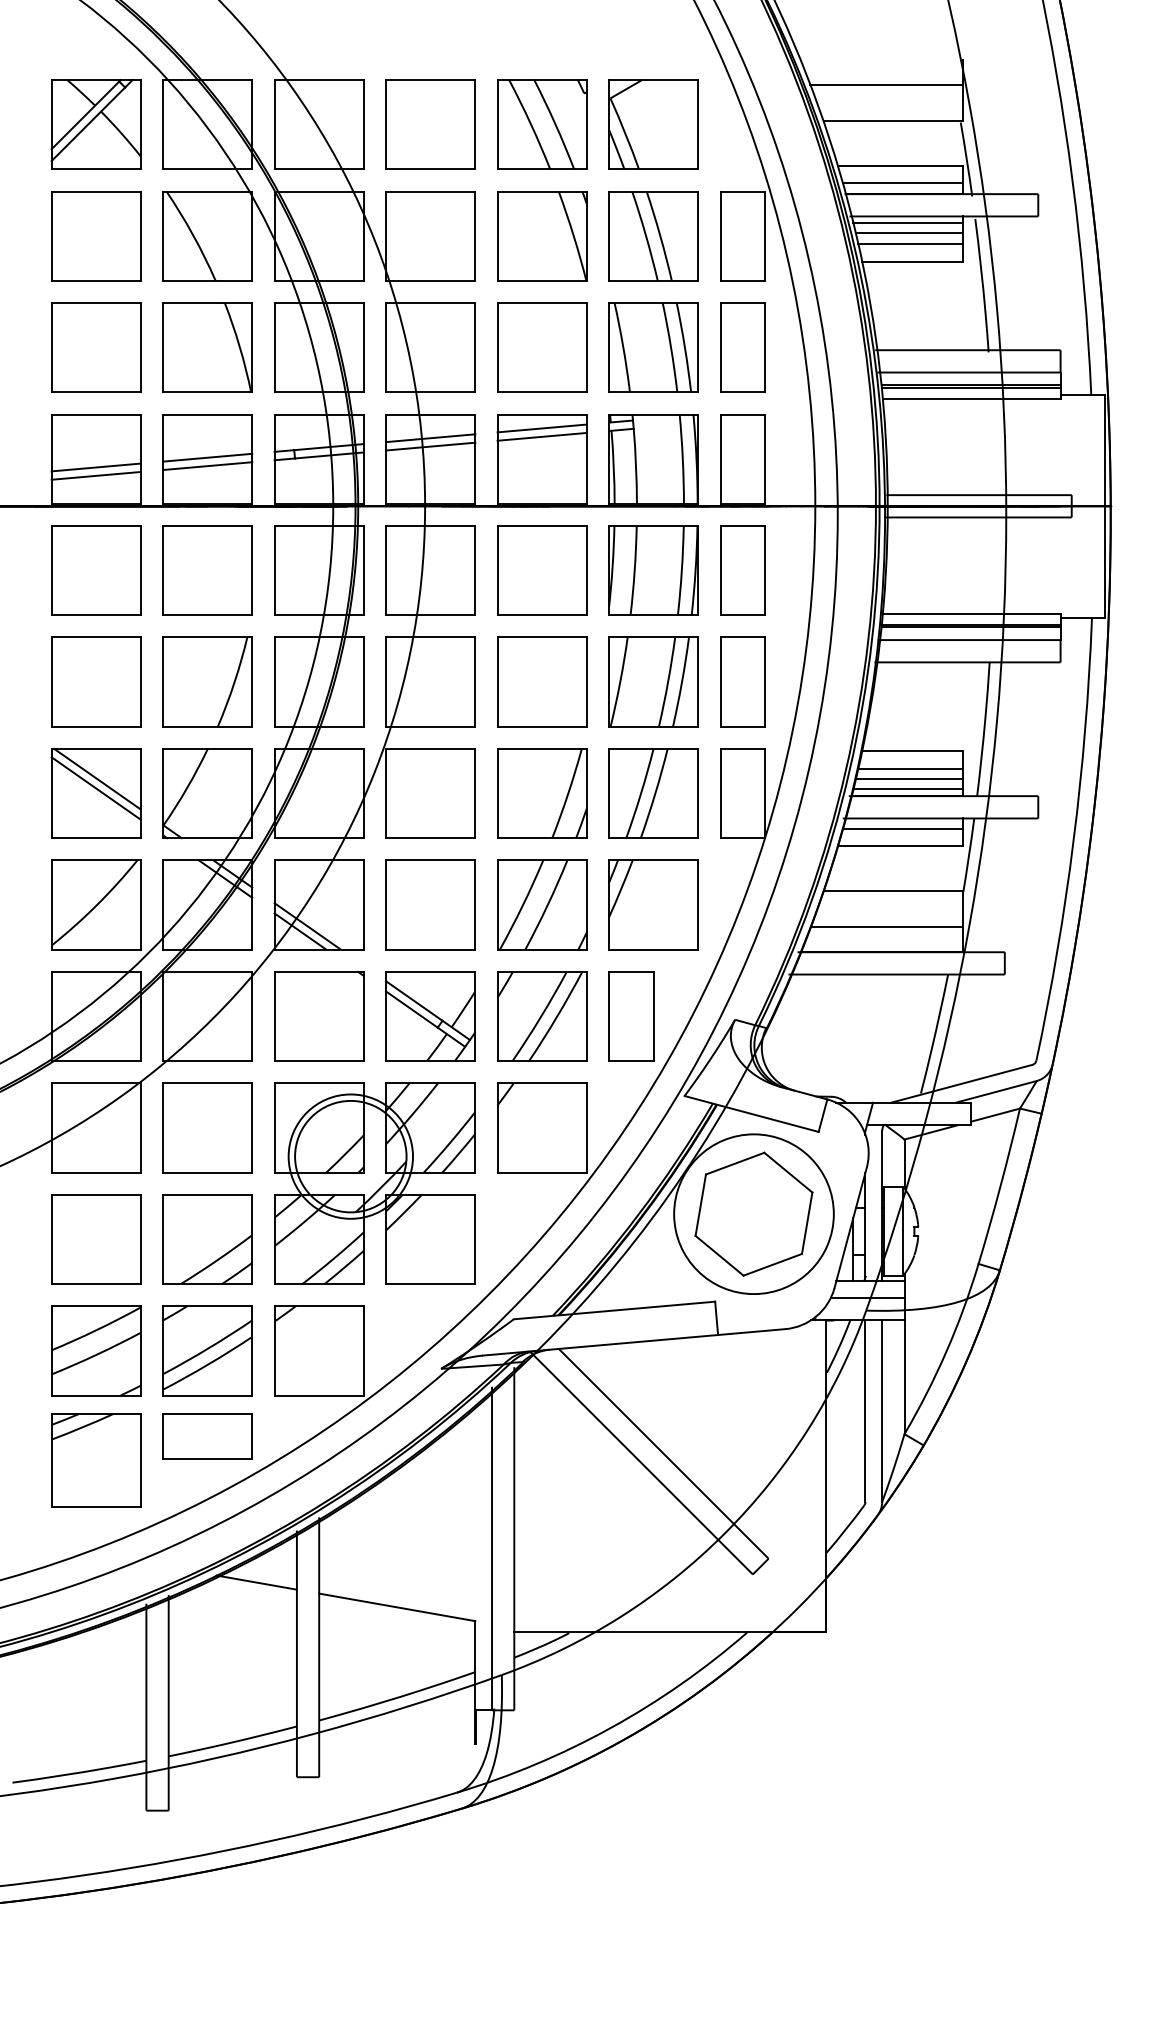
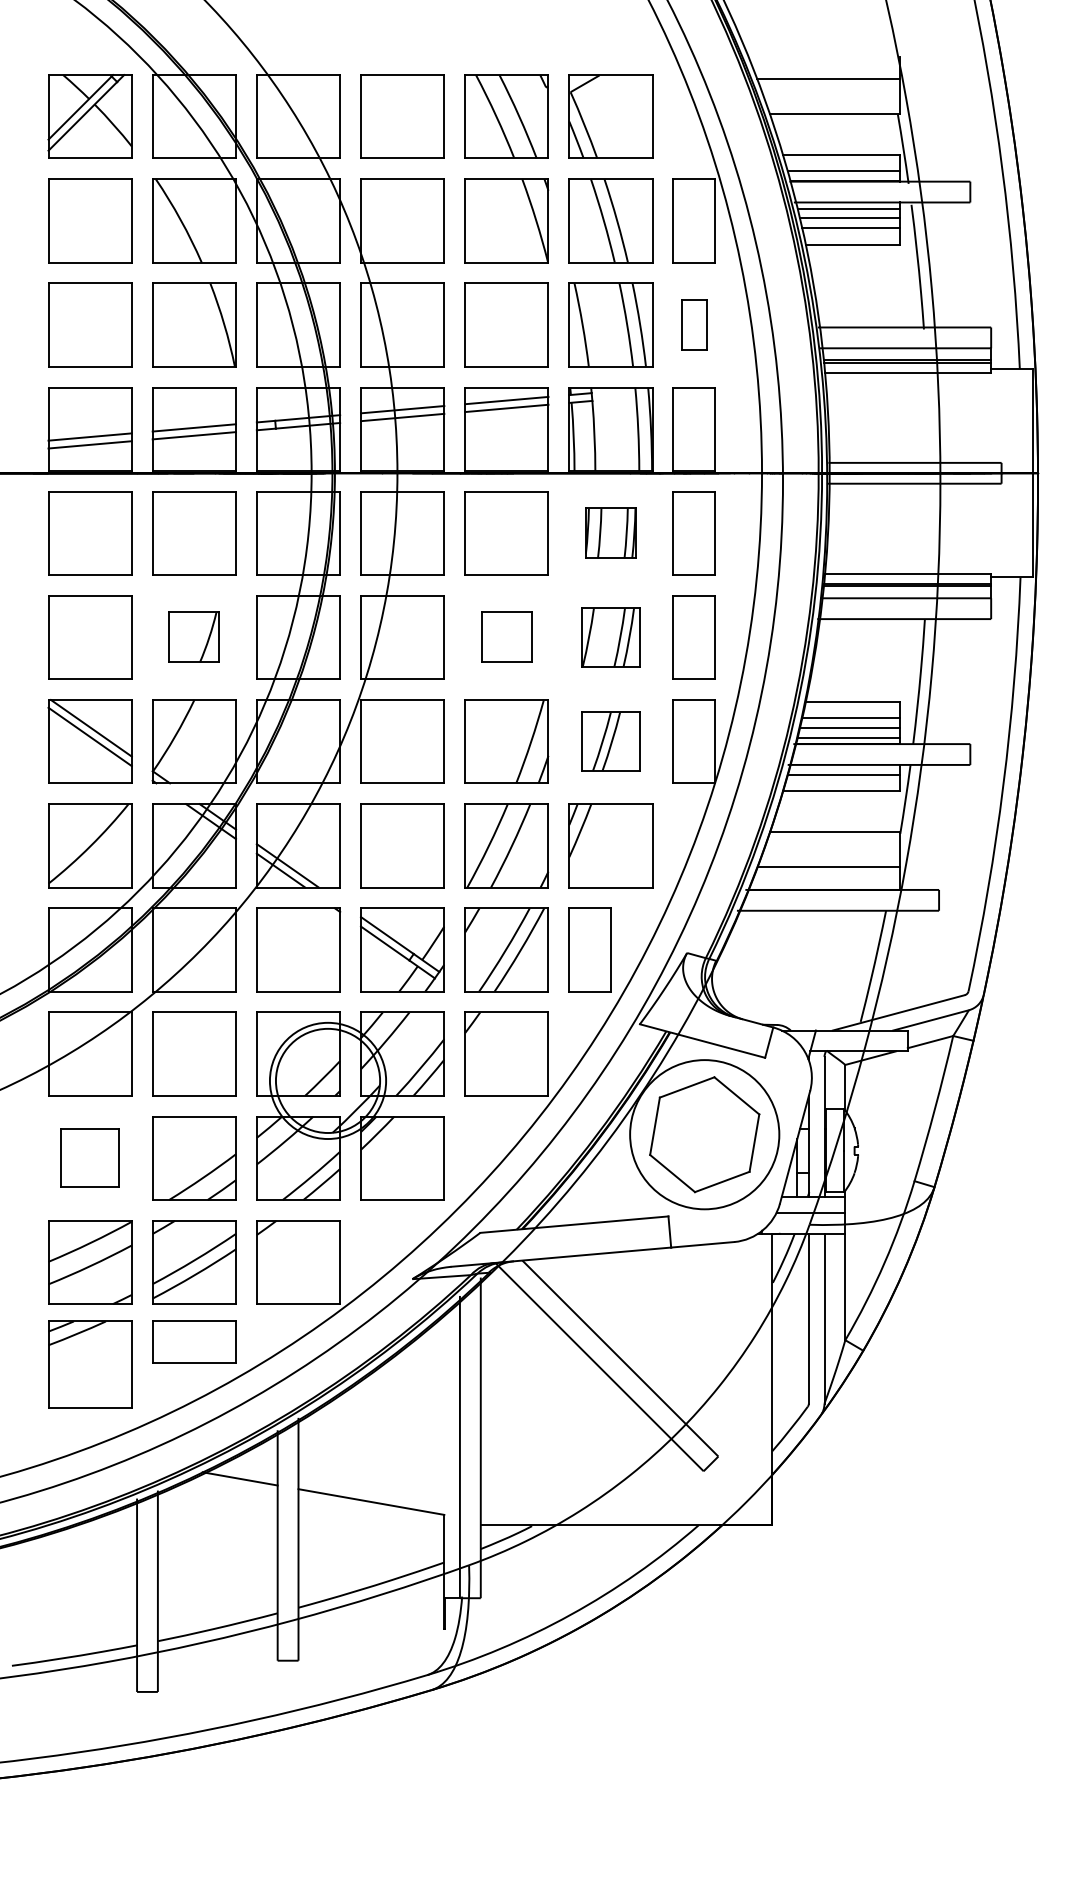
part: (742, 347) -> (693, 324), size x0.6
part: (653, 570) -> (610, 533), size x0.6
part: (207, 681) -> (194, 636), size x0.6
part: (542, 681) -> (507, 636), size x0.6
part: (653, 681) -> (610, 636), size x0.7
part: (653, 793) -> (610, 741), size x0.7
part: (96, 1239) -> (90, 1158), size x0.7

